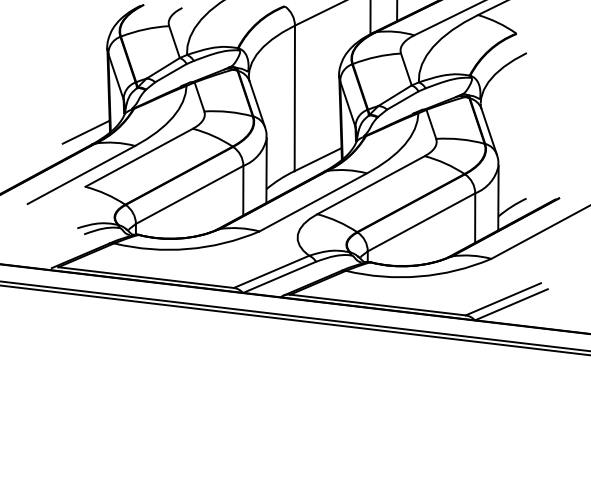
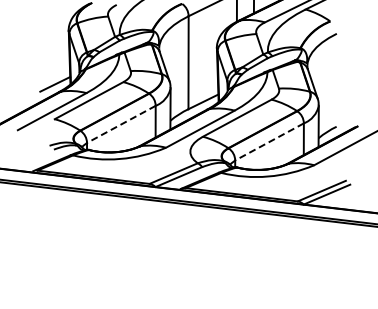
line: (188, 195) -> (120, 124), solid -> dashed
line: (421, 223) -> (269, 142), solid -> dashed

